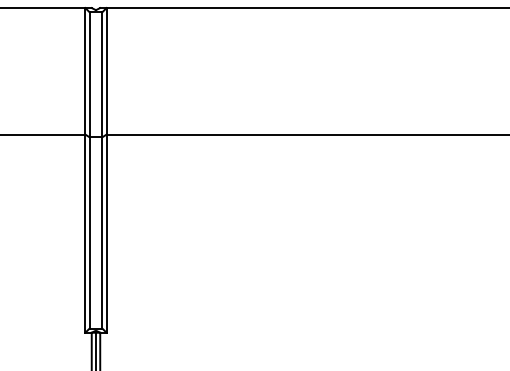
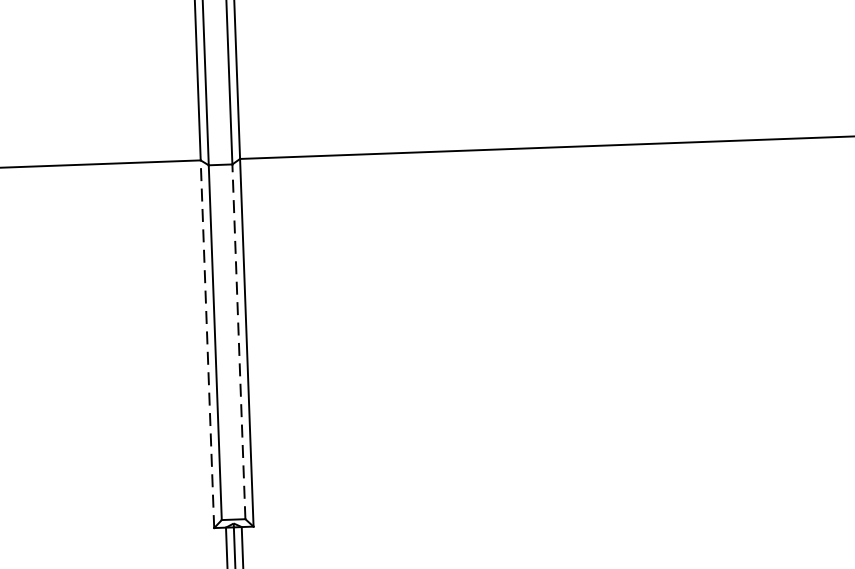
line: (102, 232) -> (239, 340), solid -> dashed
line: (85, 233) -> (207, 343), solid -> dashed

